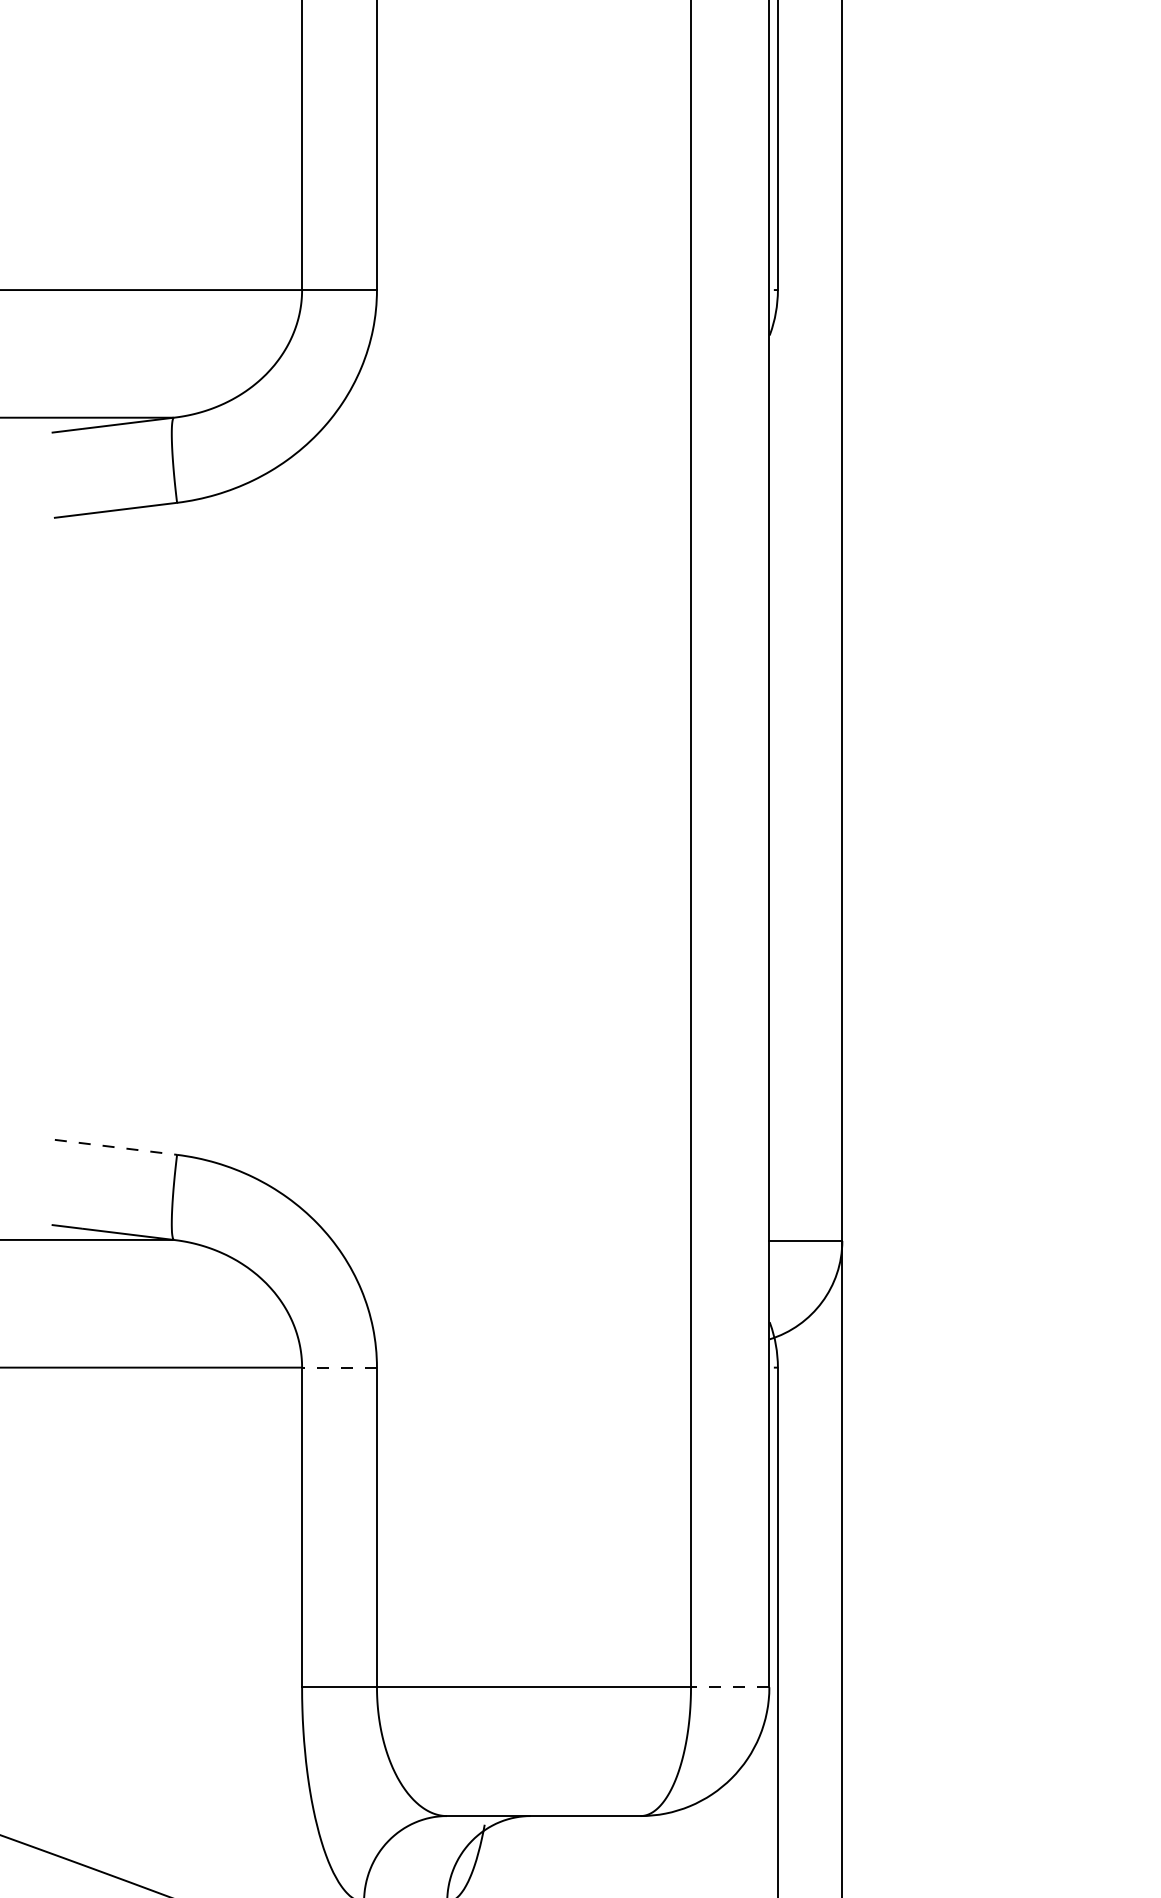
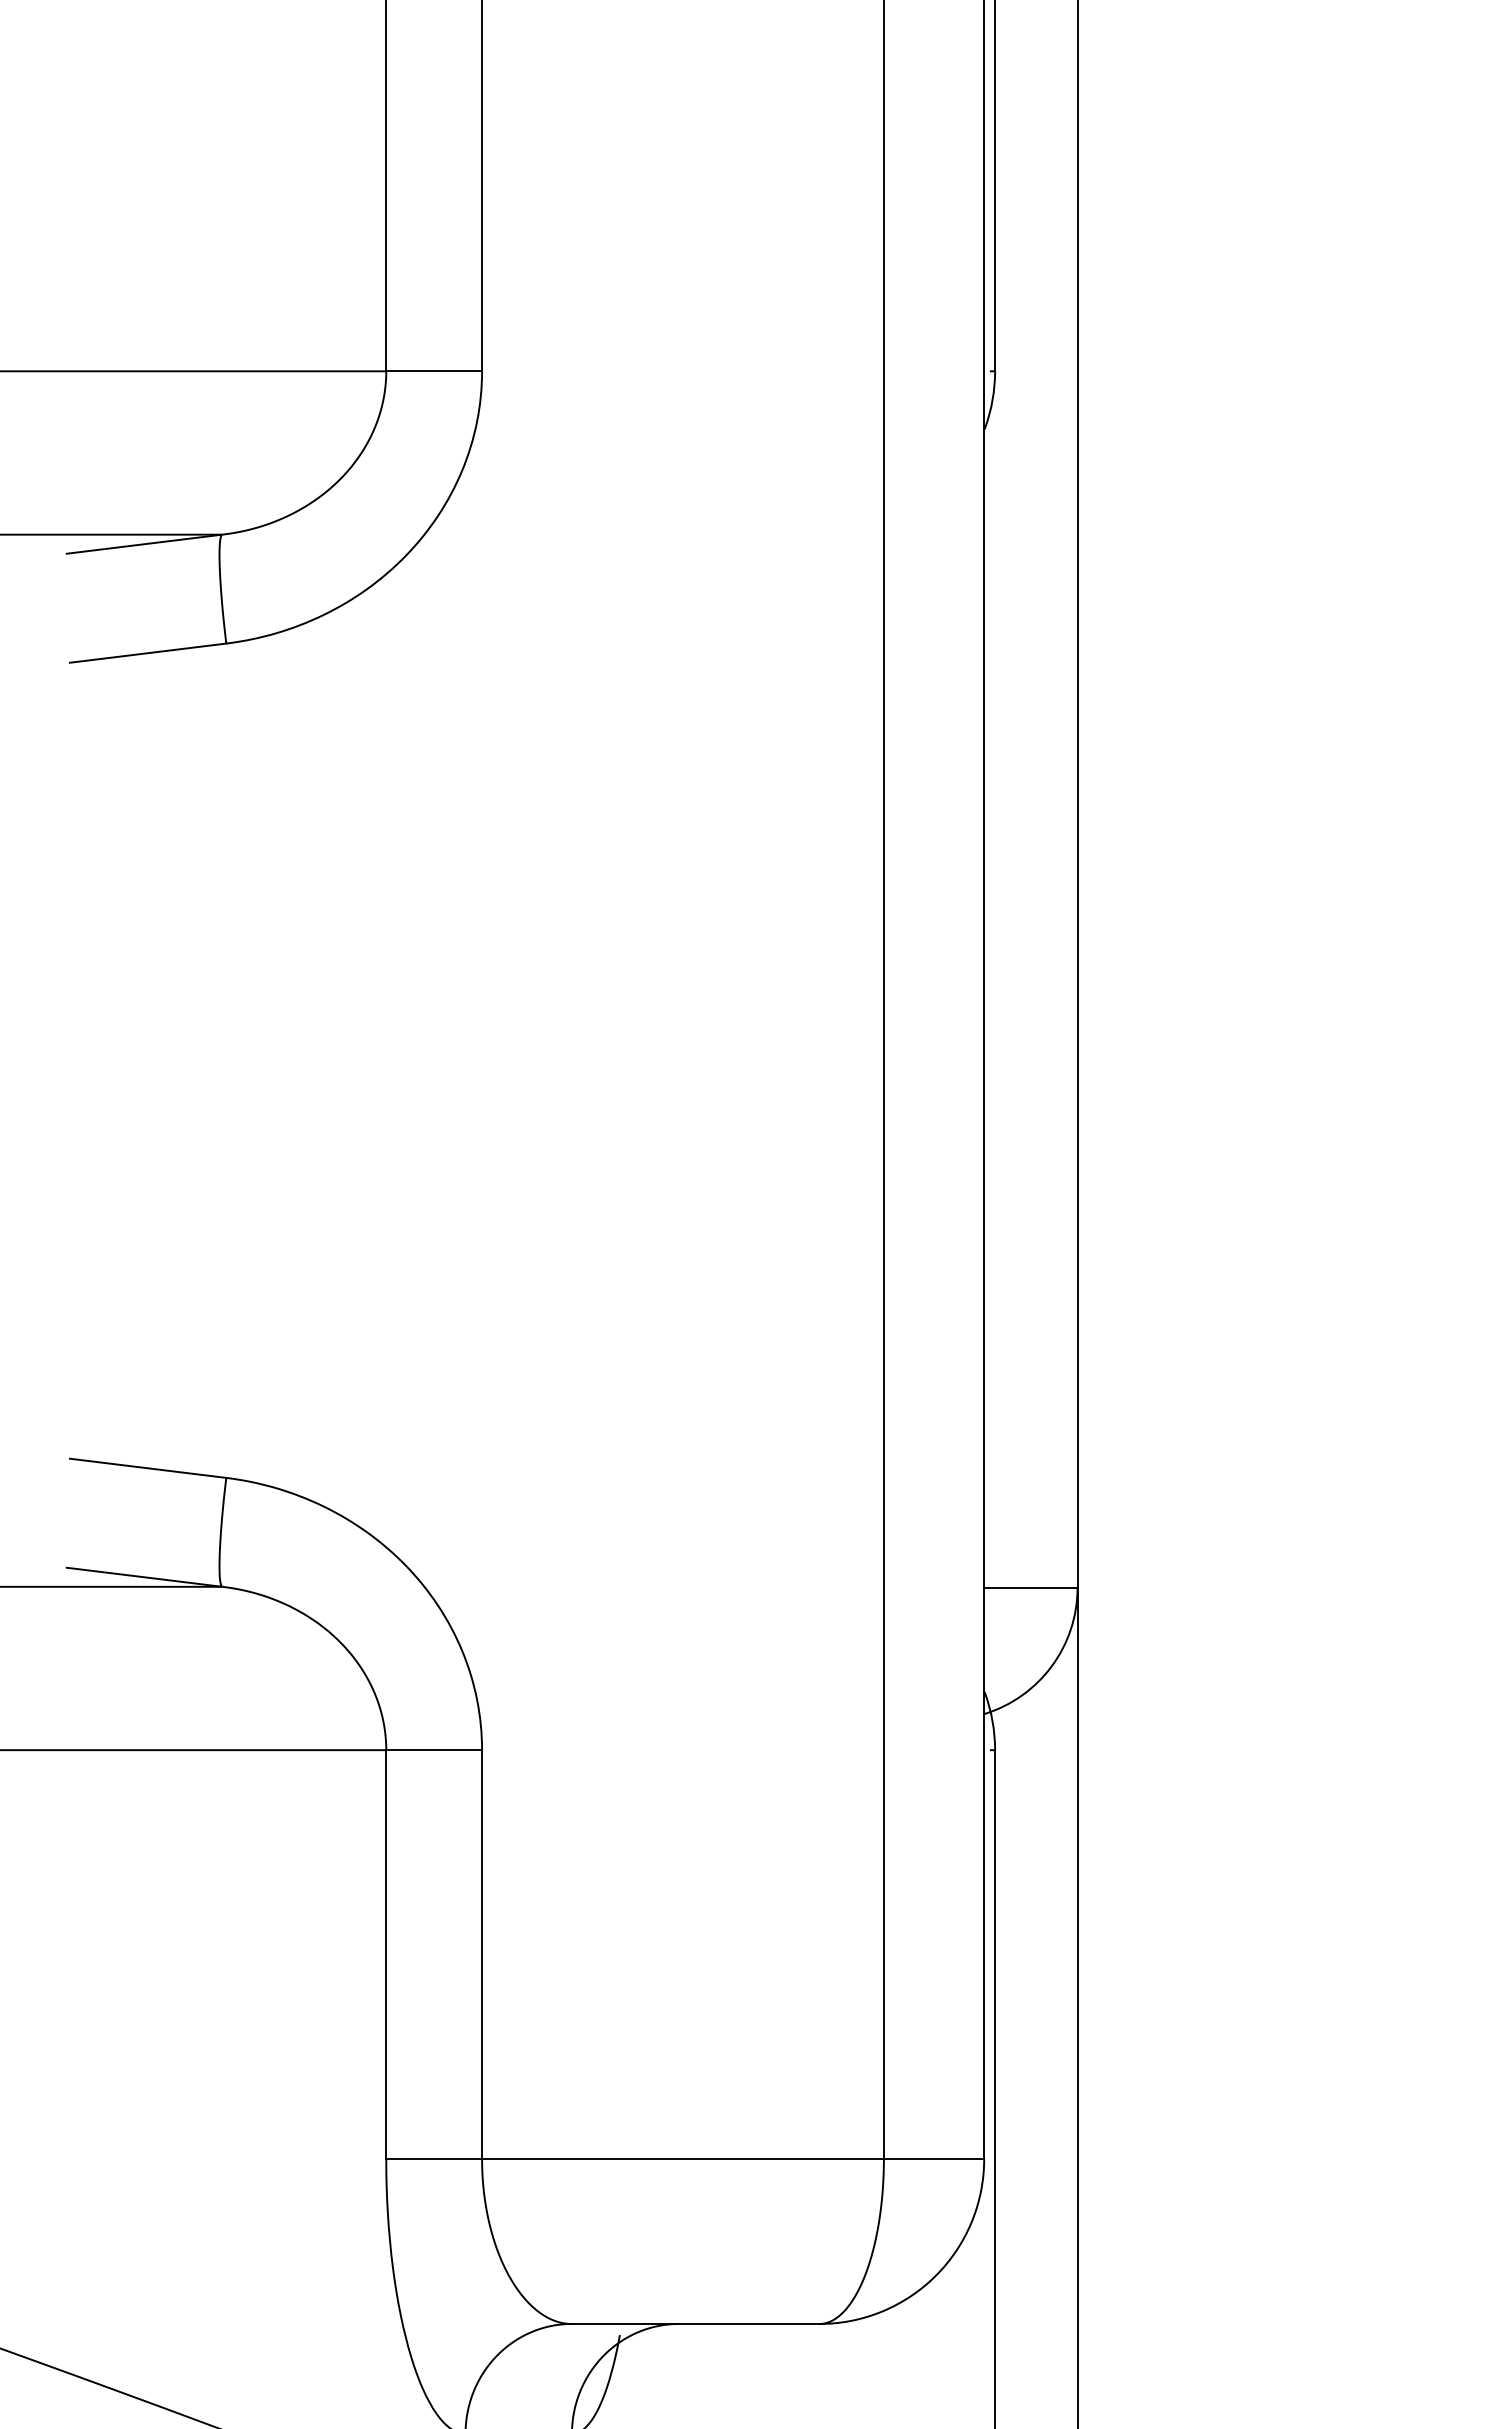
line: (116, 1147) -> (148, 1468), dashed -> solid
line: (339, 1367) -> (434, 1750), dashed -> solid
line: (729, 1687) -> (933, 2159), dashed -> solid

